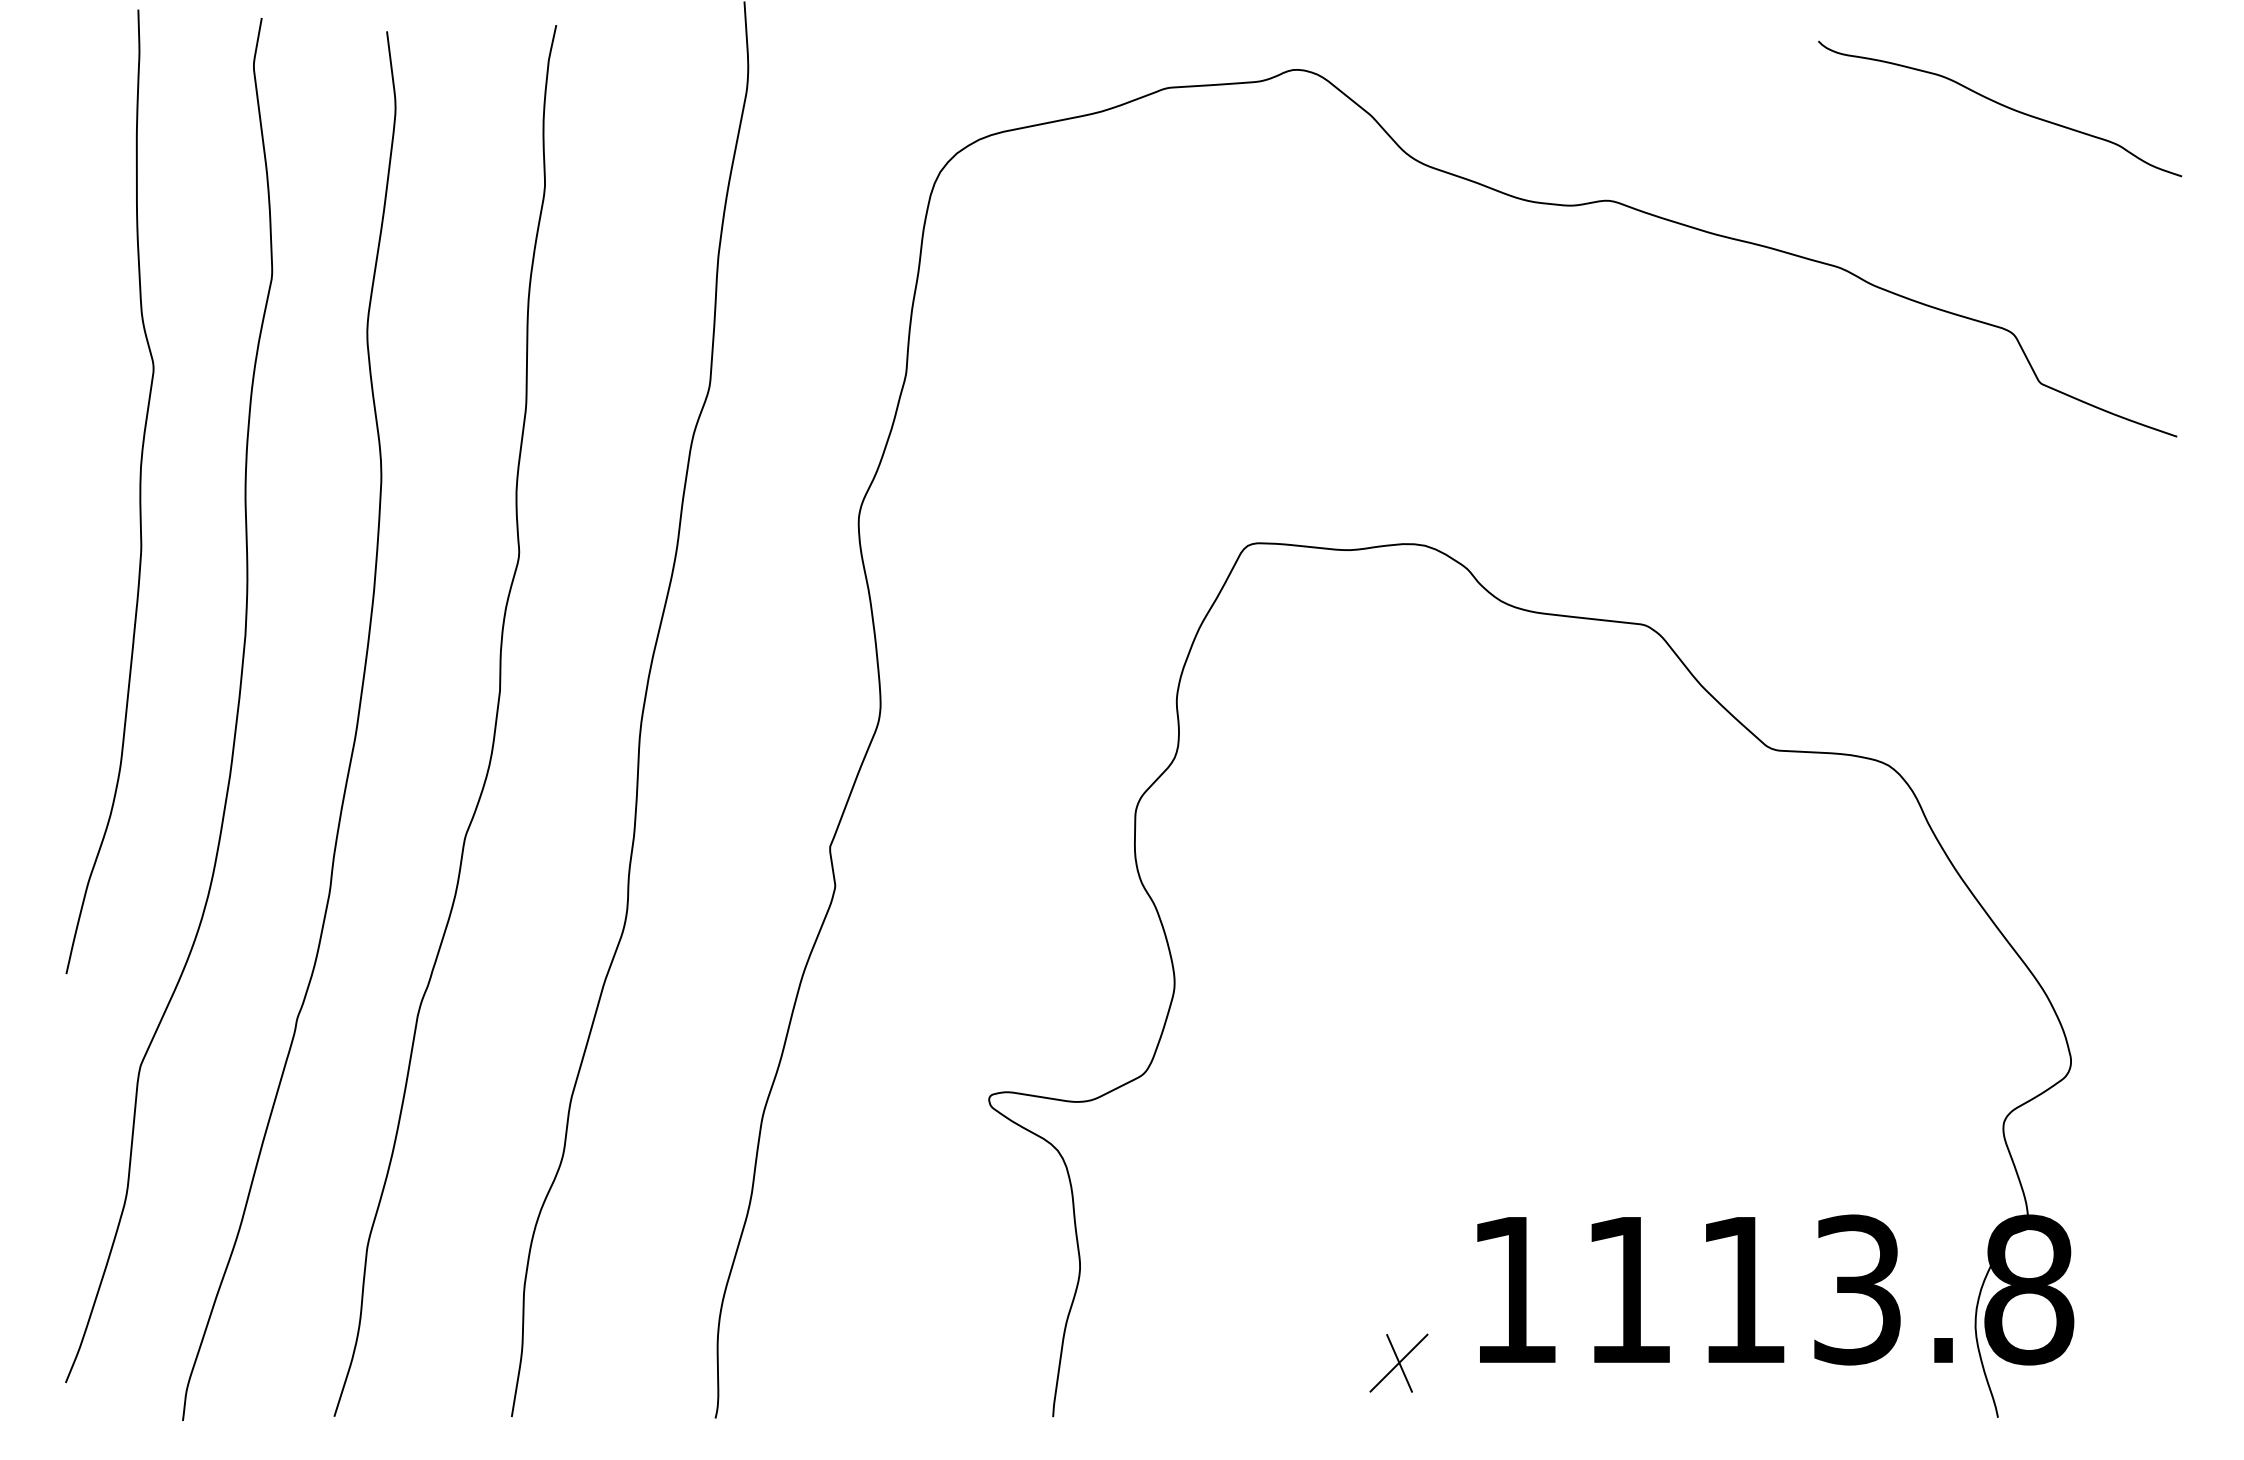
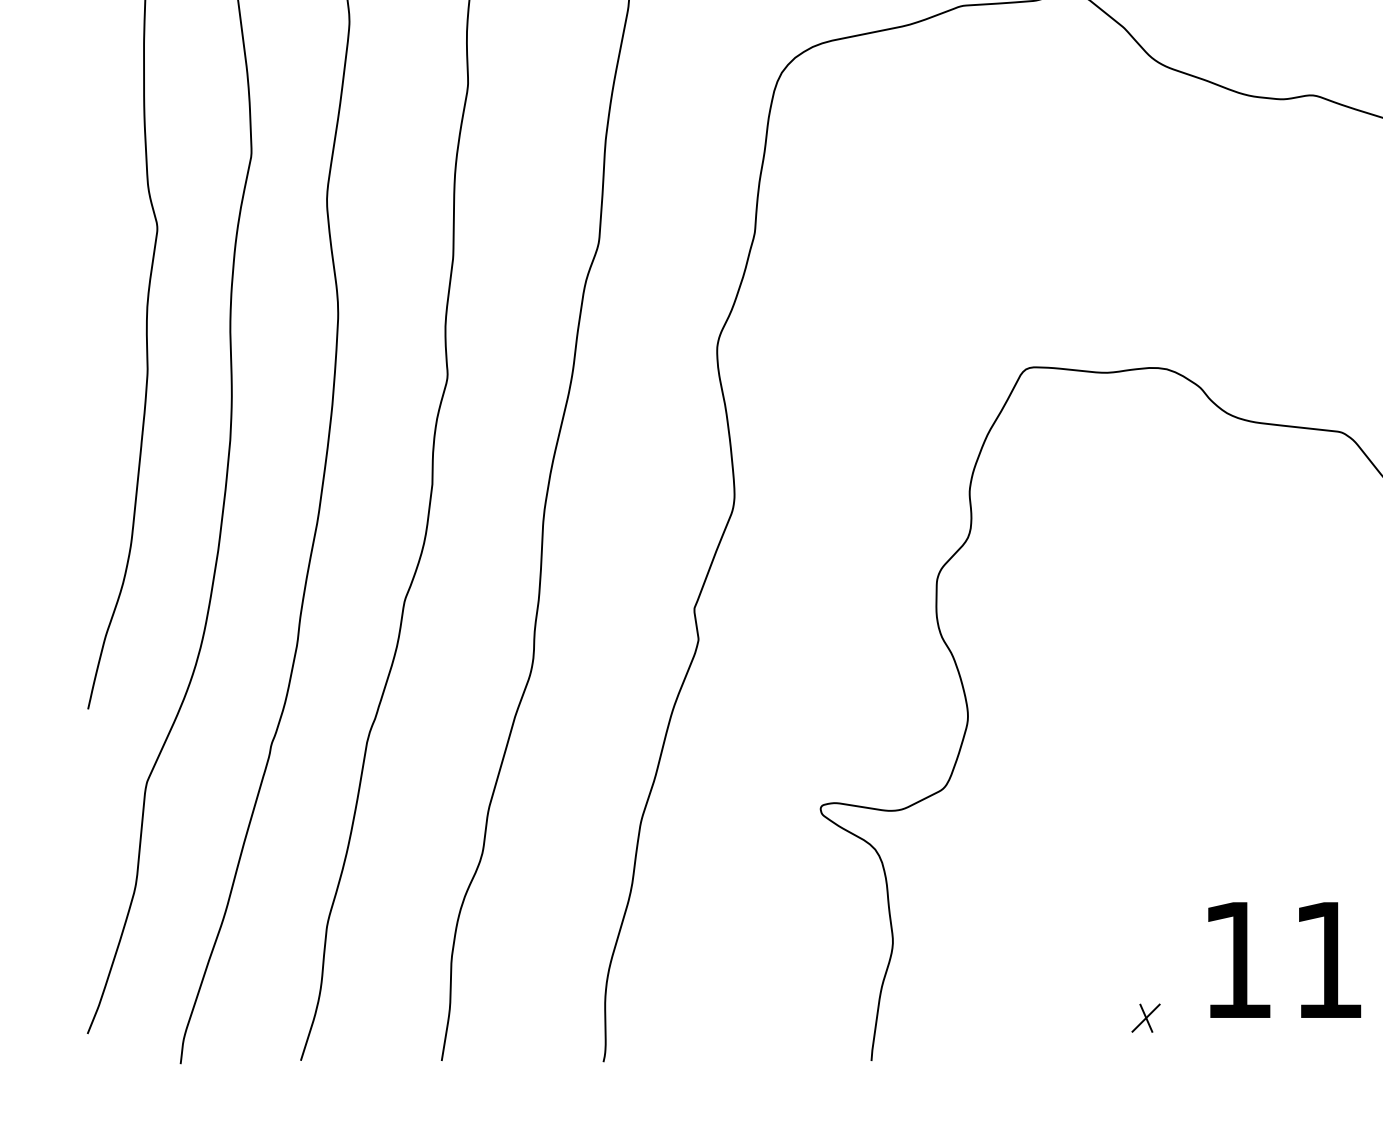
part: (1398, 1362) -> (1145, 1017), size x0.6

